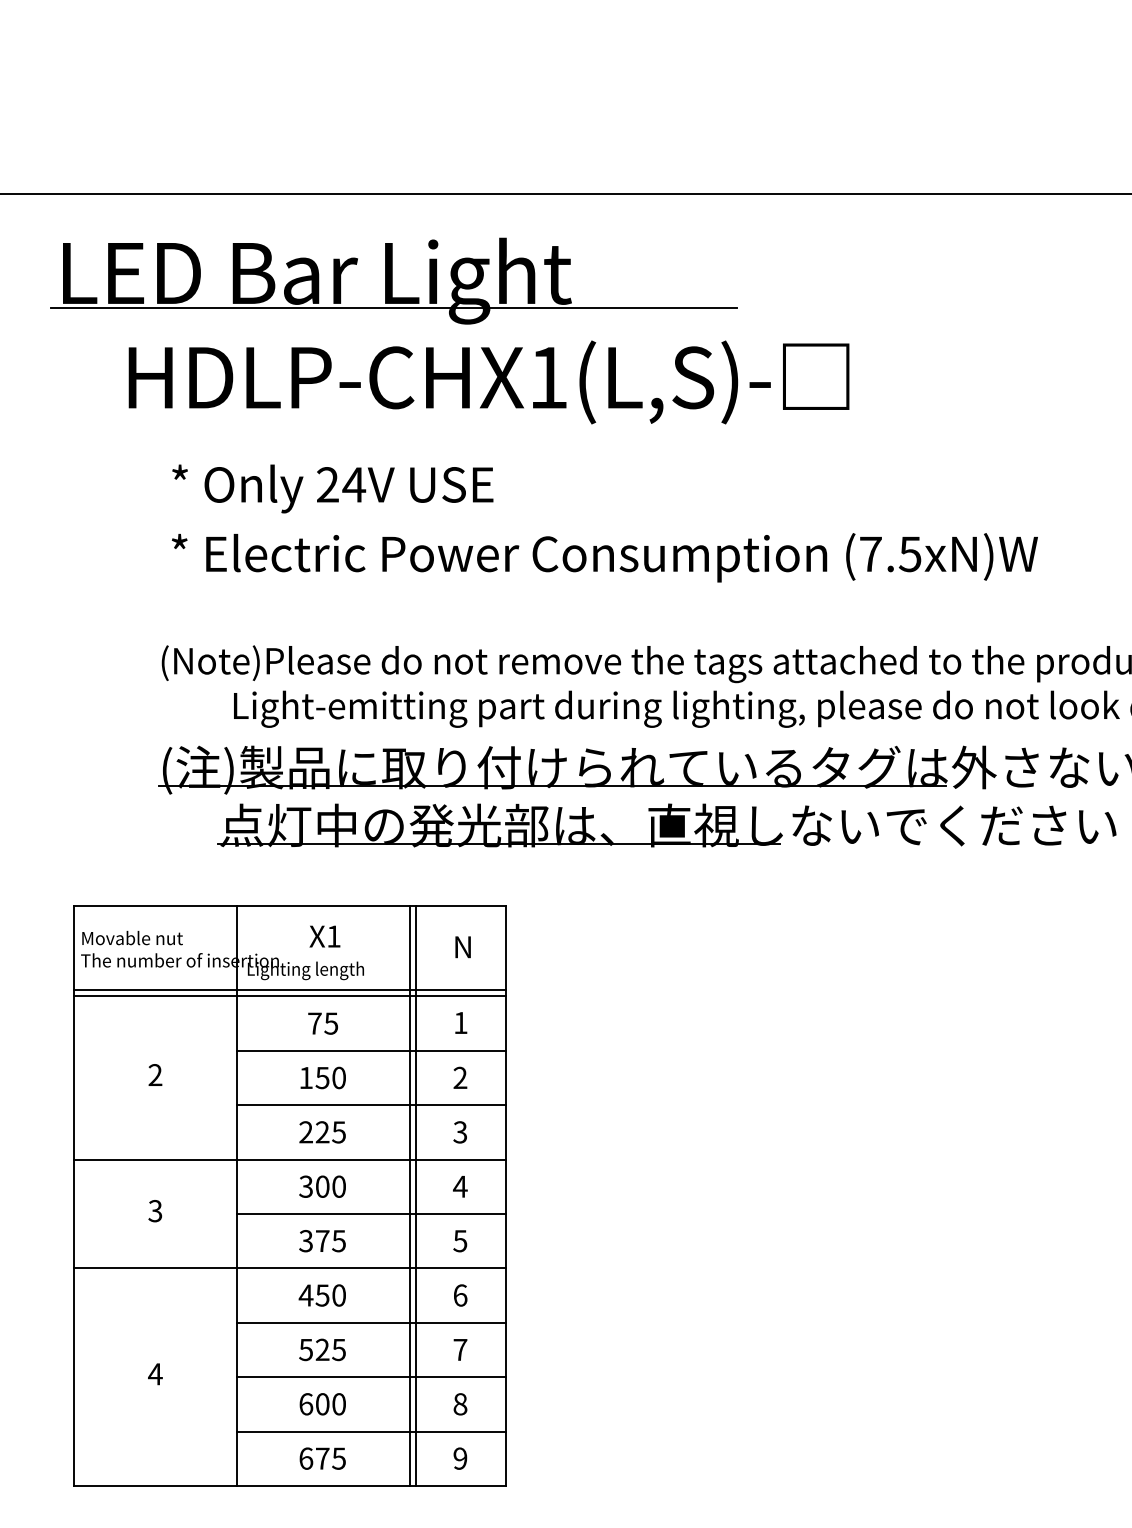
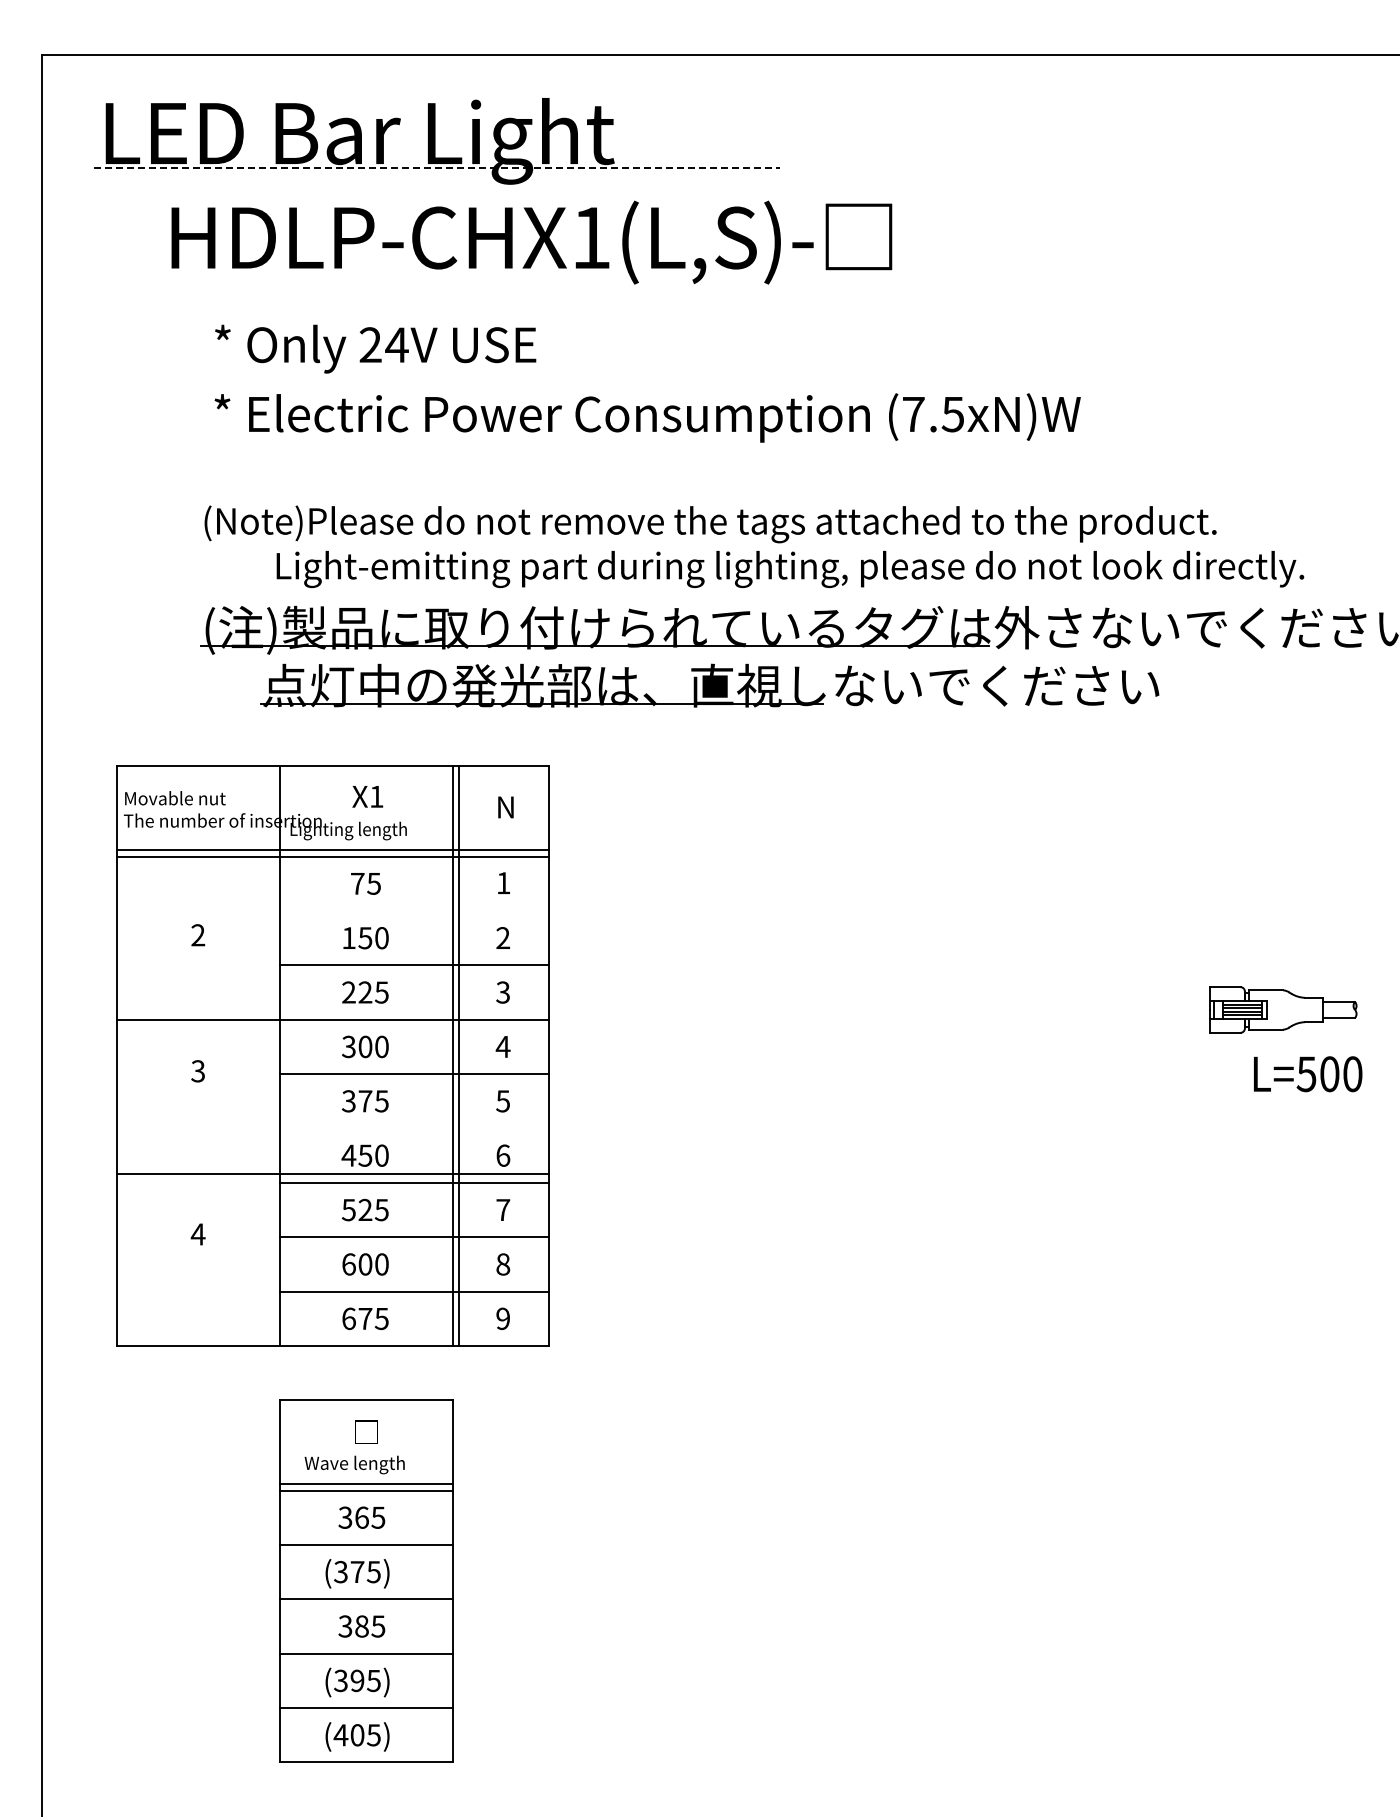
line: (393, 308) -> (436, 168), solid -> dashed
line: (371, 1051) -> (414, 911), removed
line: (289, 1268) -> (332, 1173), moved

